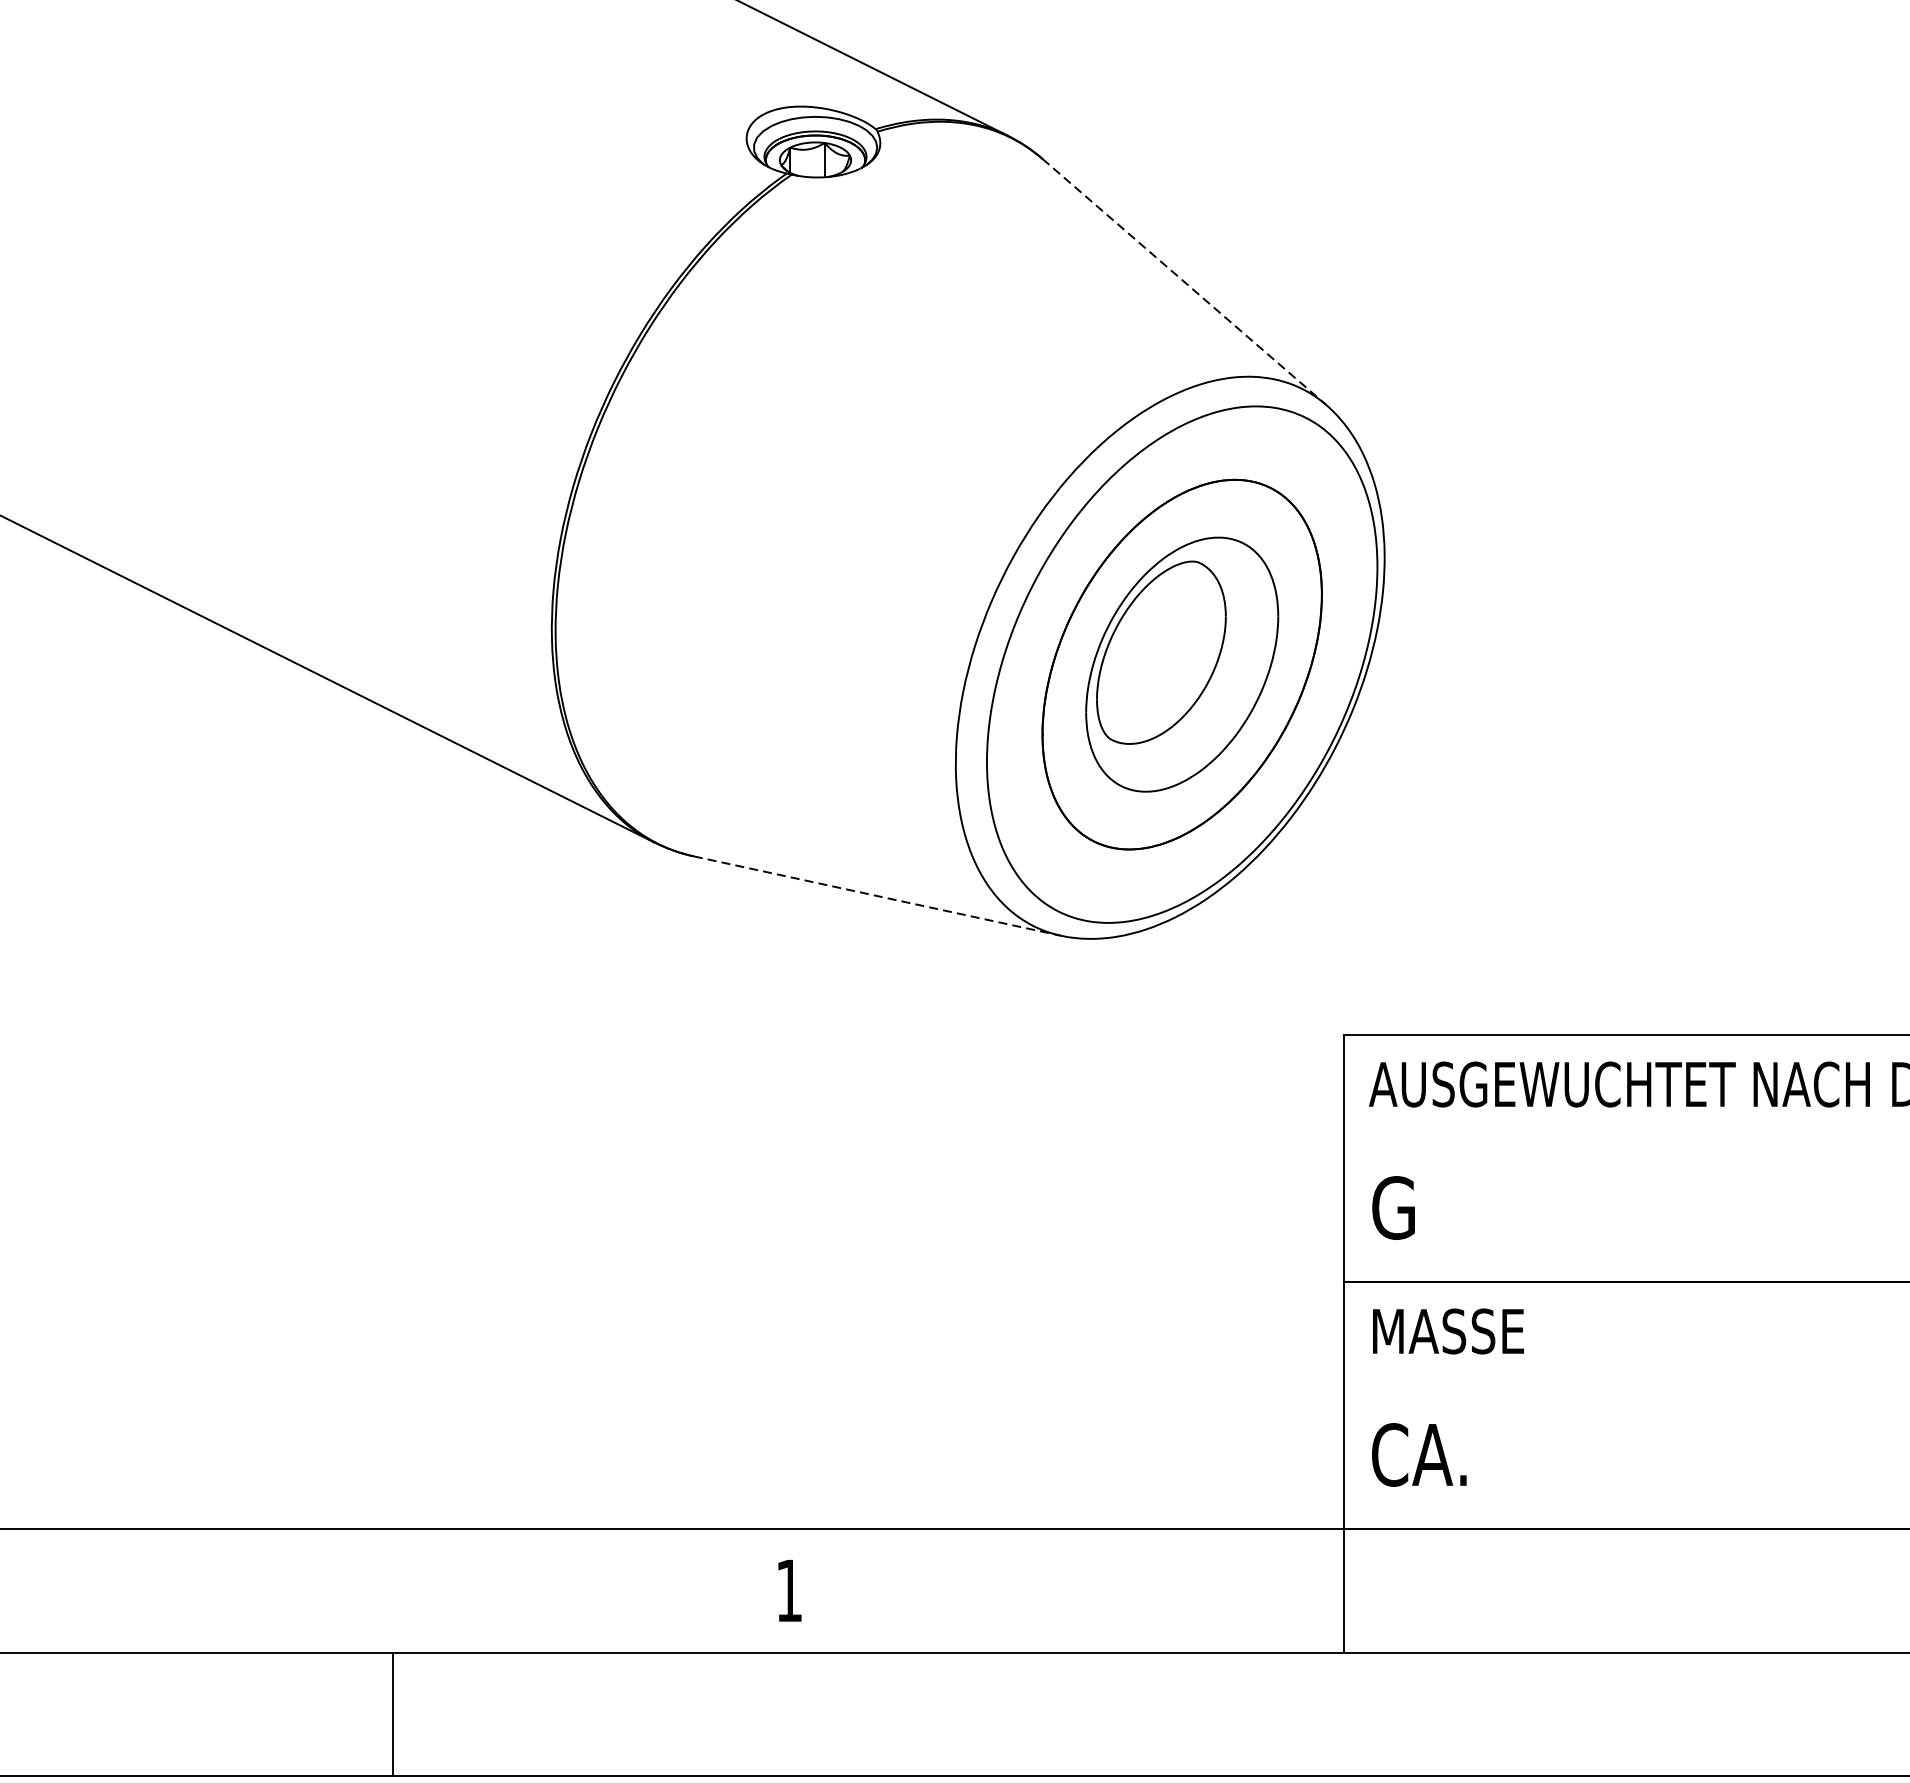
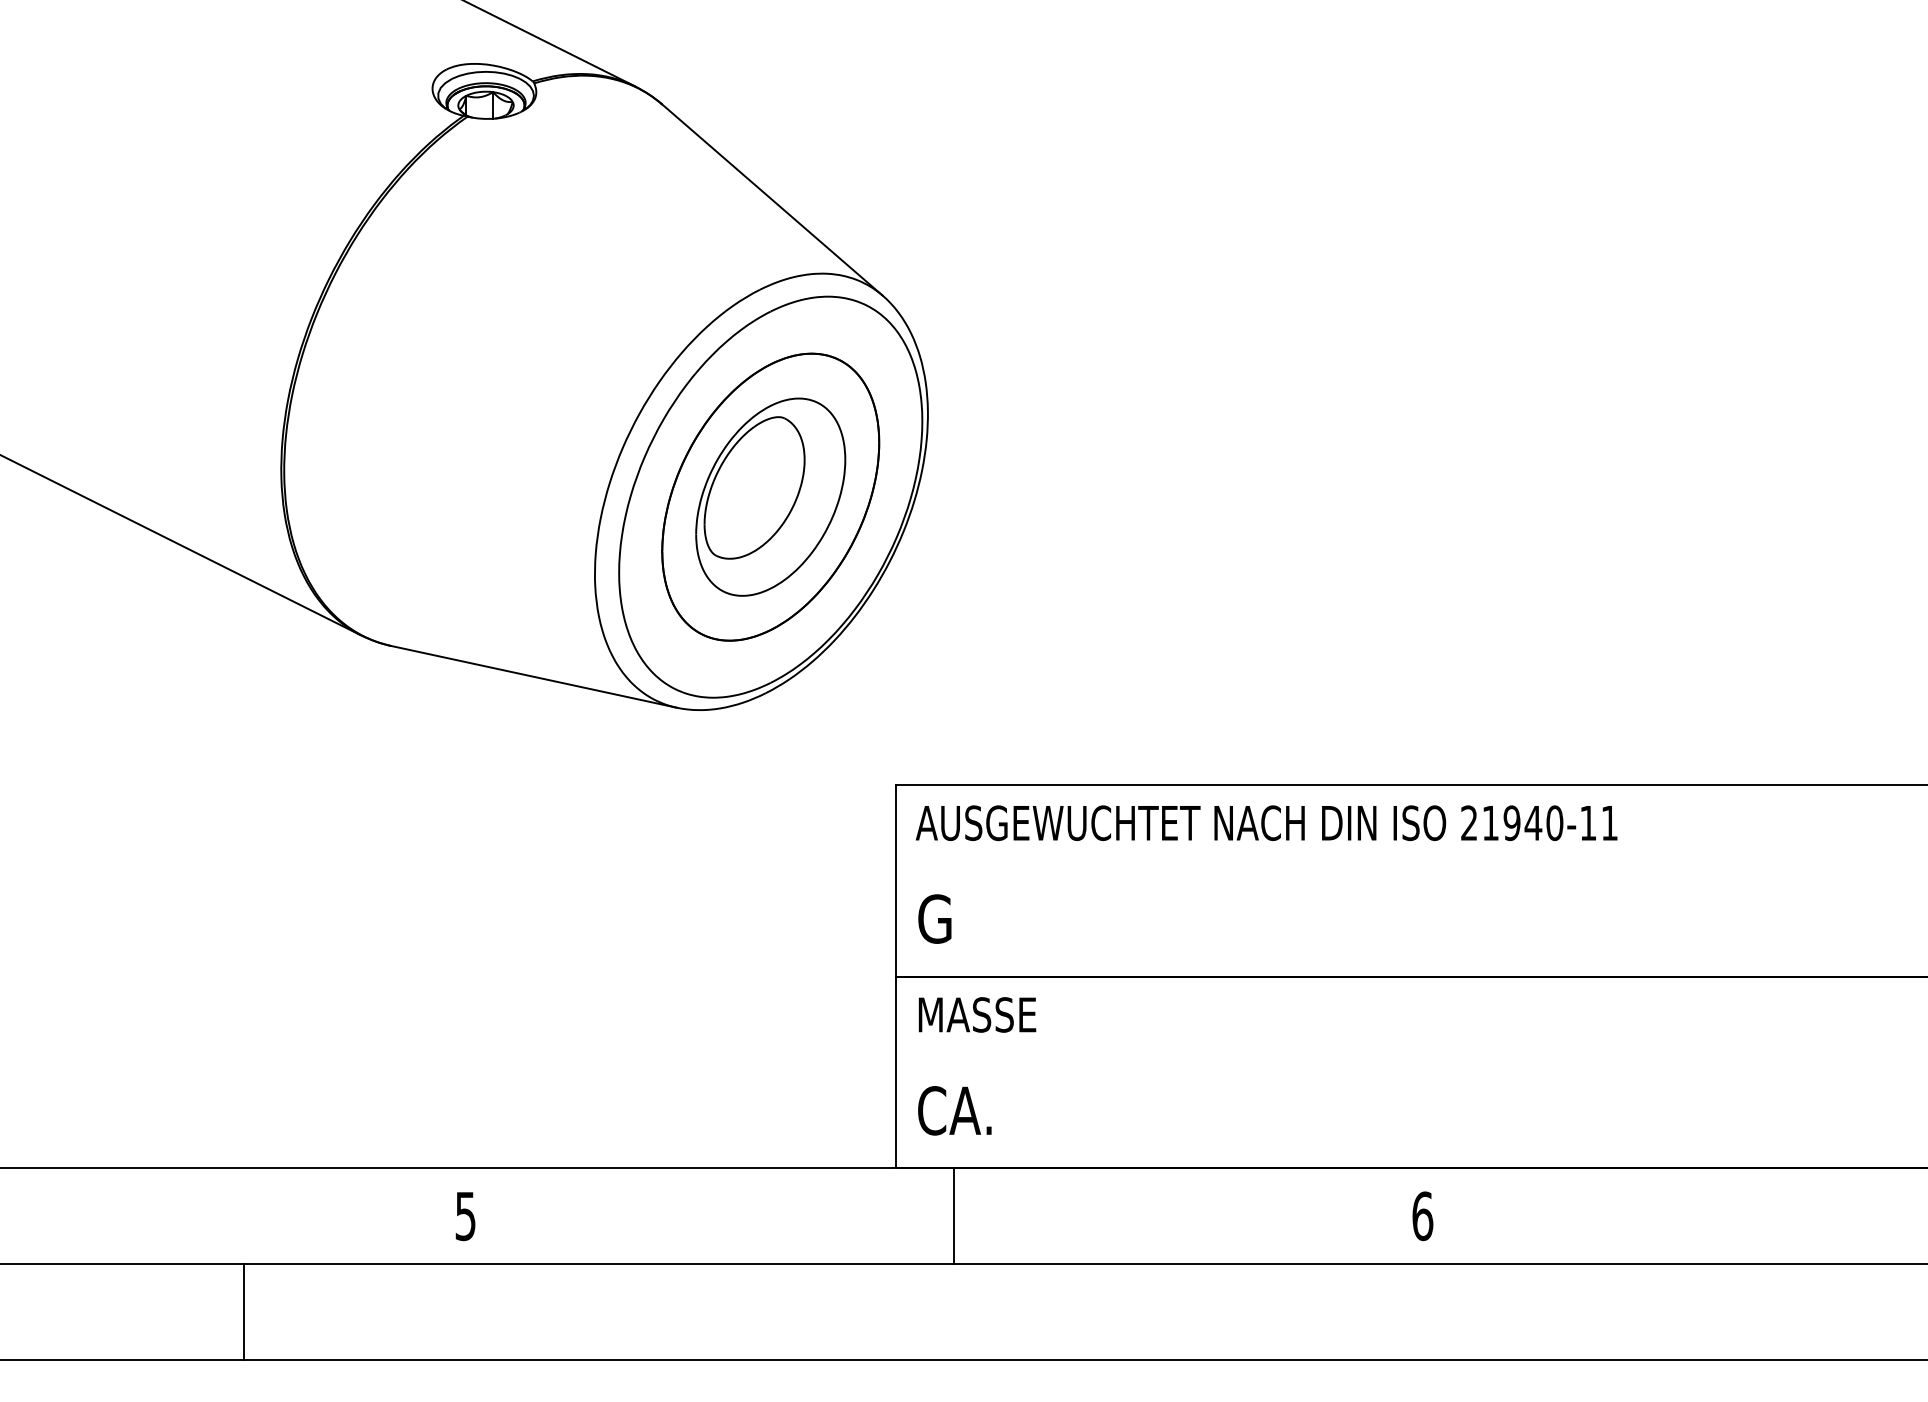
line: (1184, 282) -> (772, 200), dashed -> solid
line: (877, 895) -> (534, 676), dashed -> solid
text: (789, 1591) -> (465, 1216), 1 -> 5
line: (1344, 1591) -> (953, 1216), moved
line: (393, 1714) -> (244, 1312), moved

